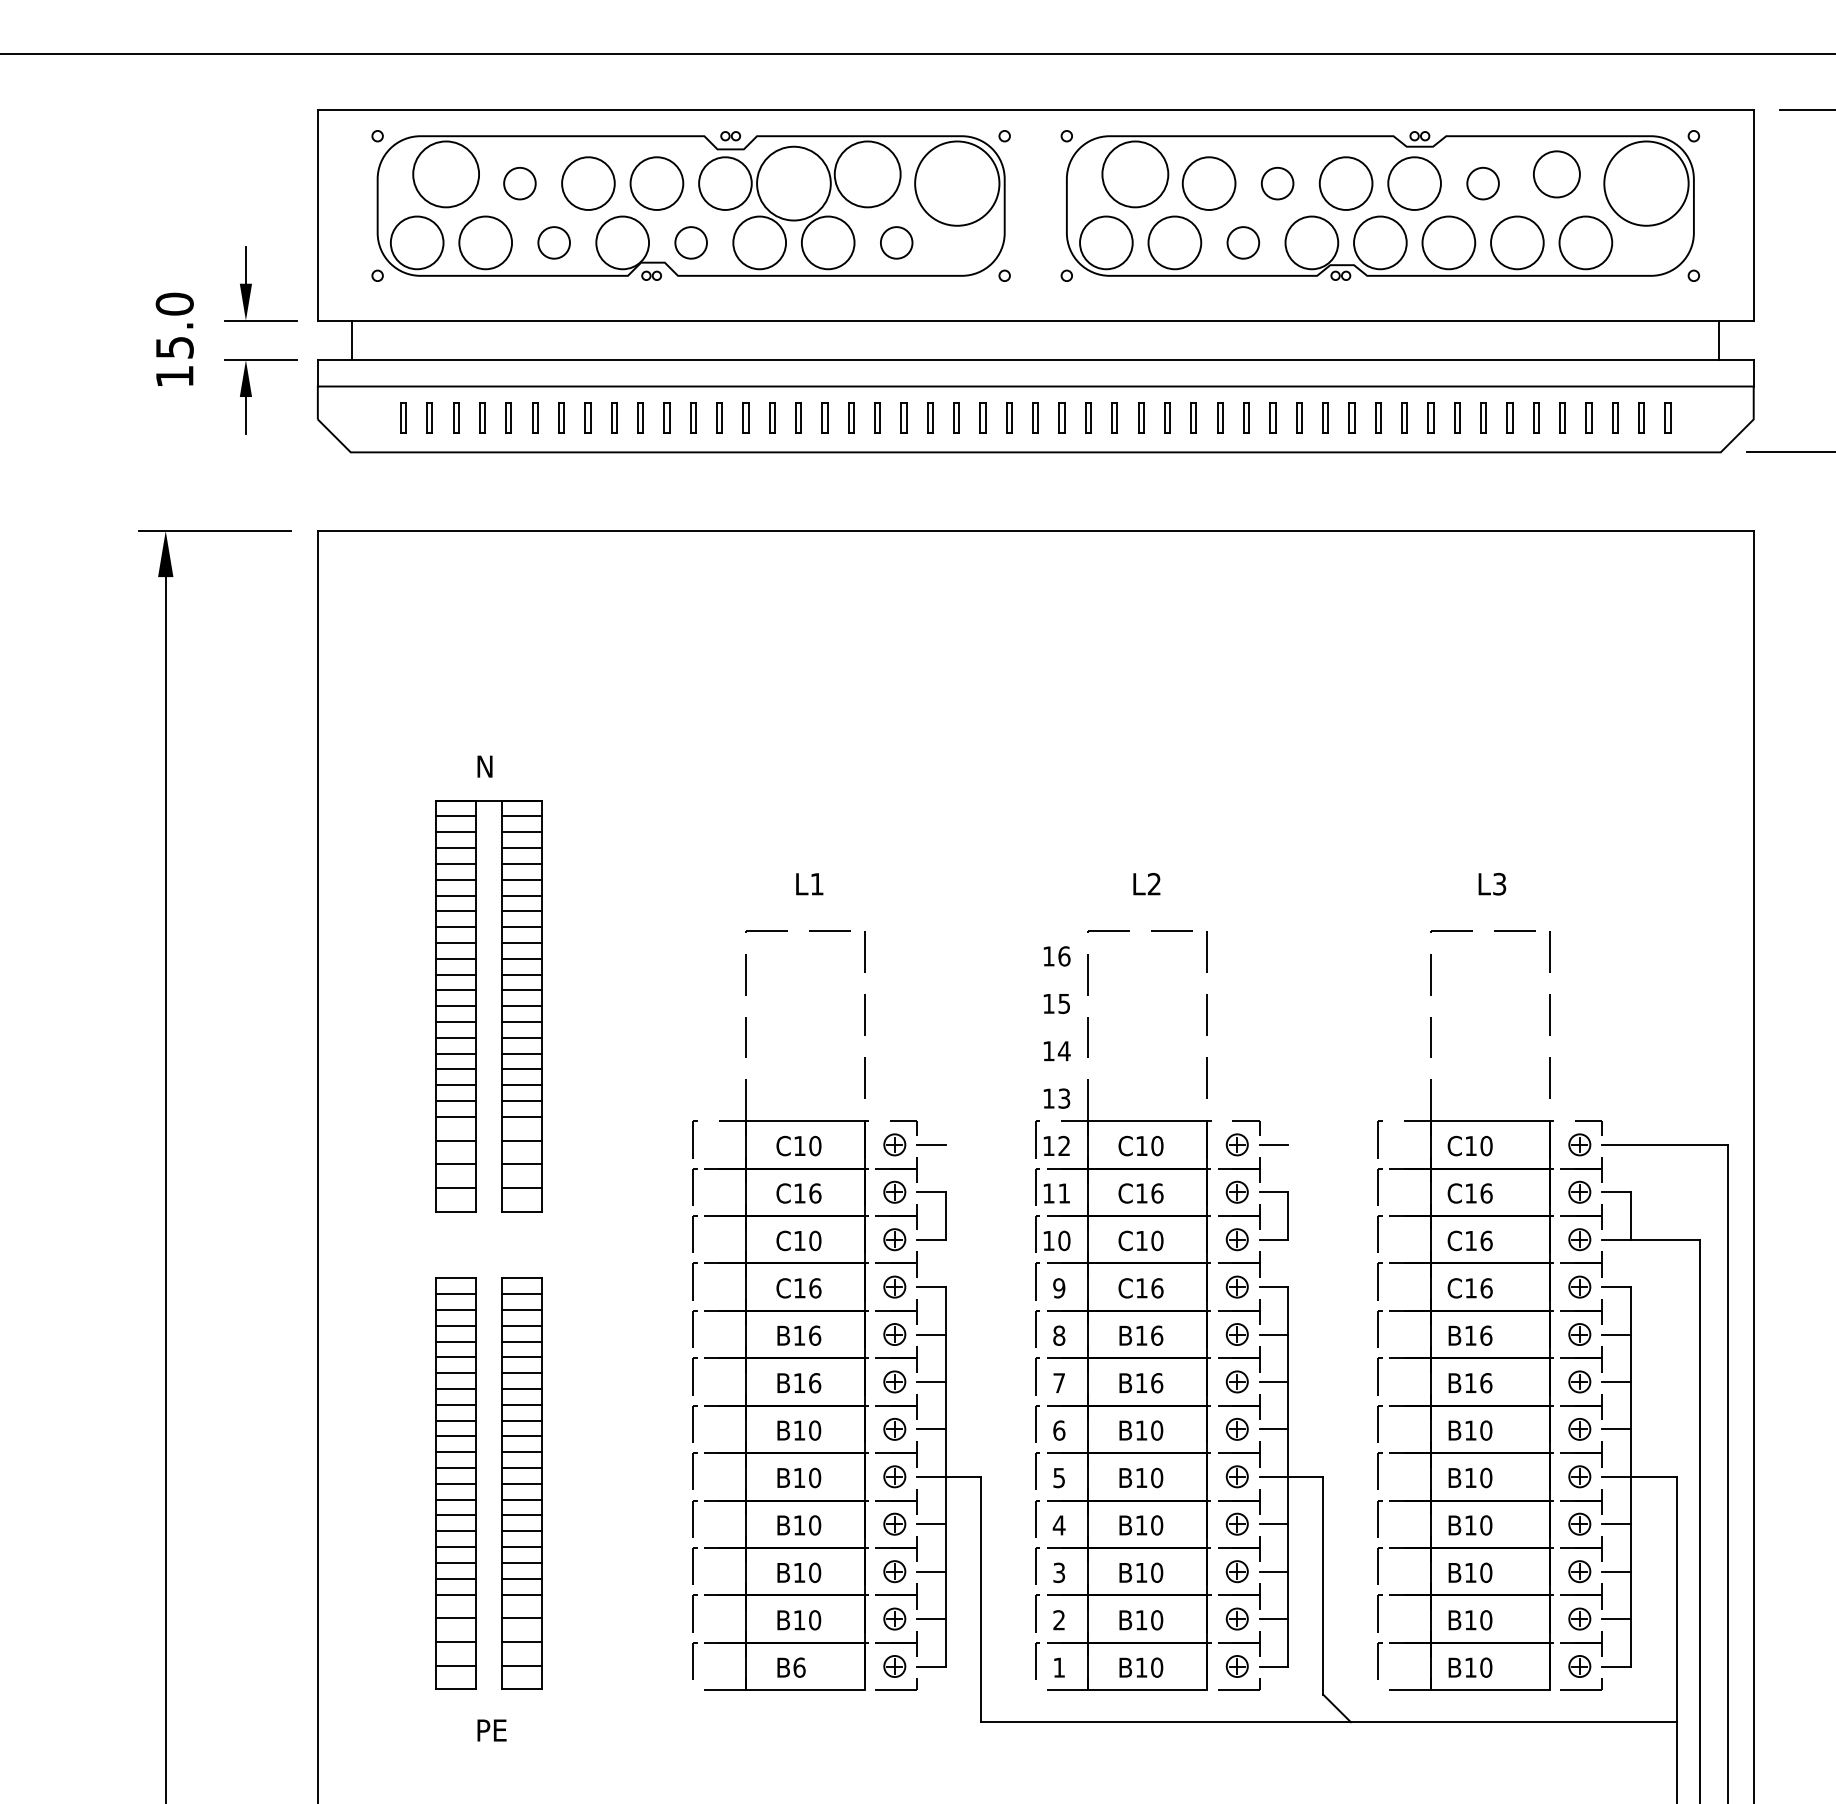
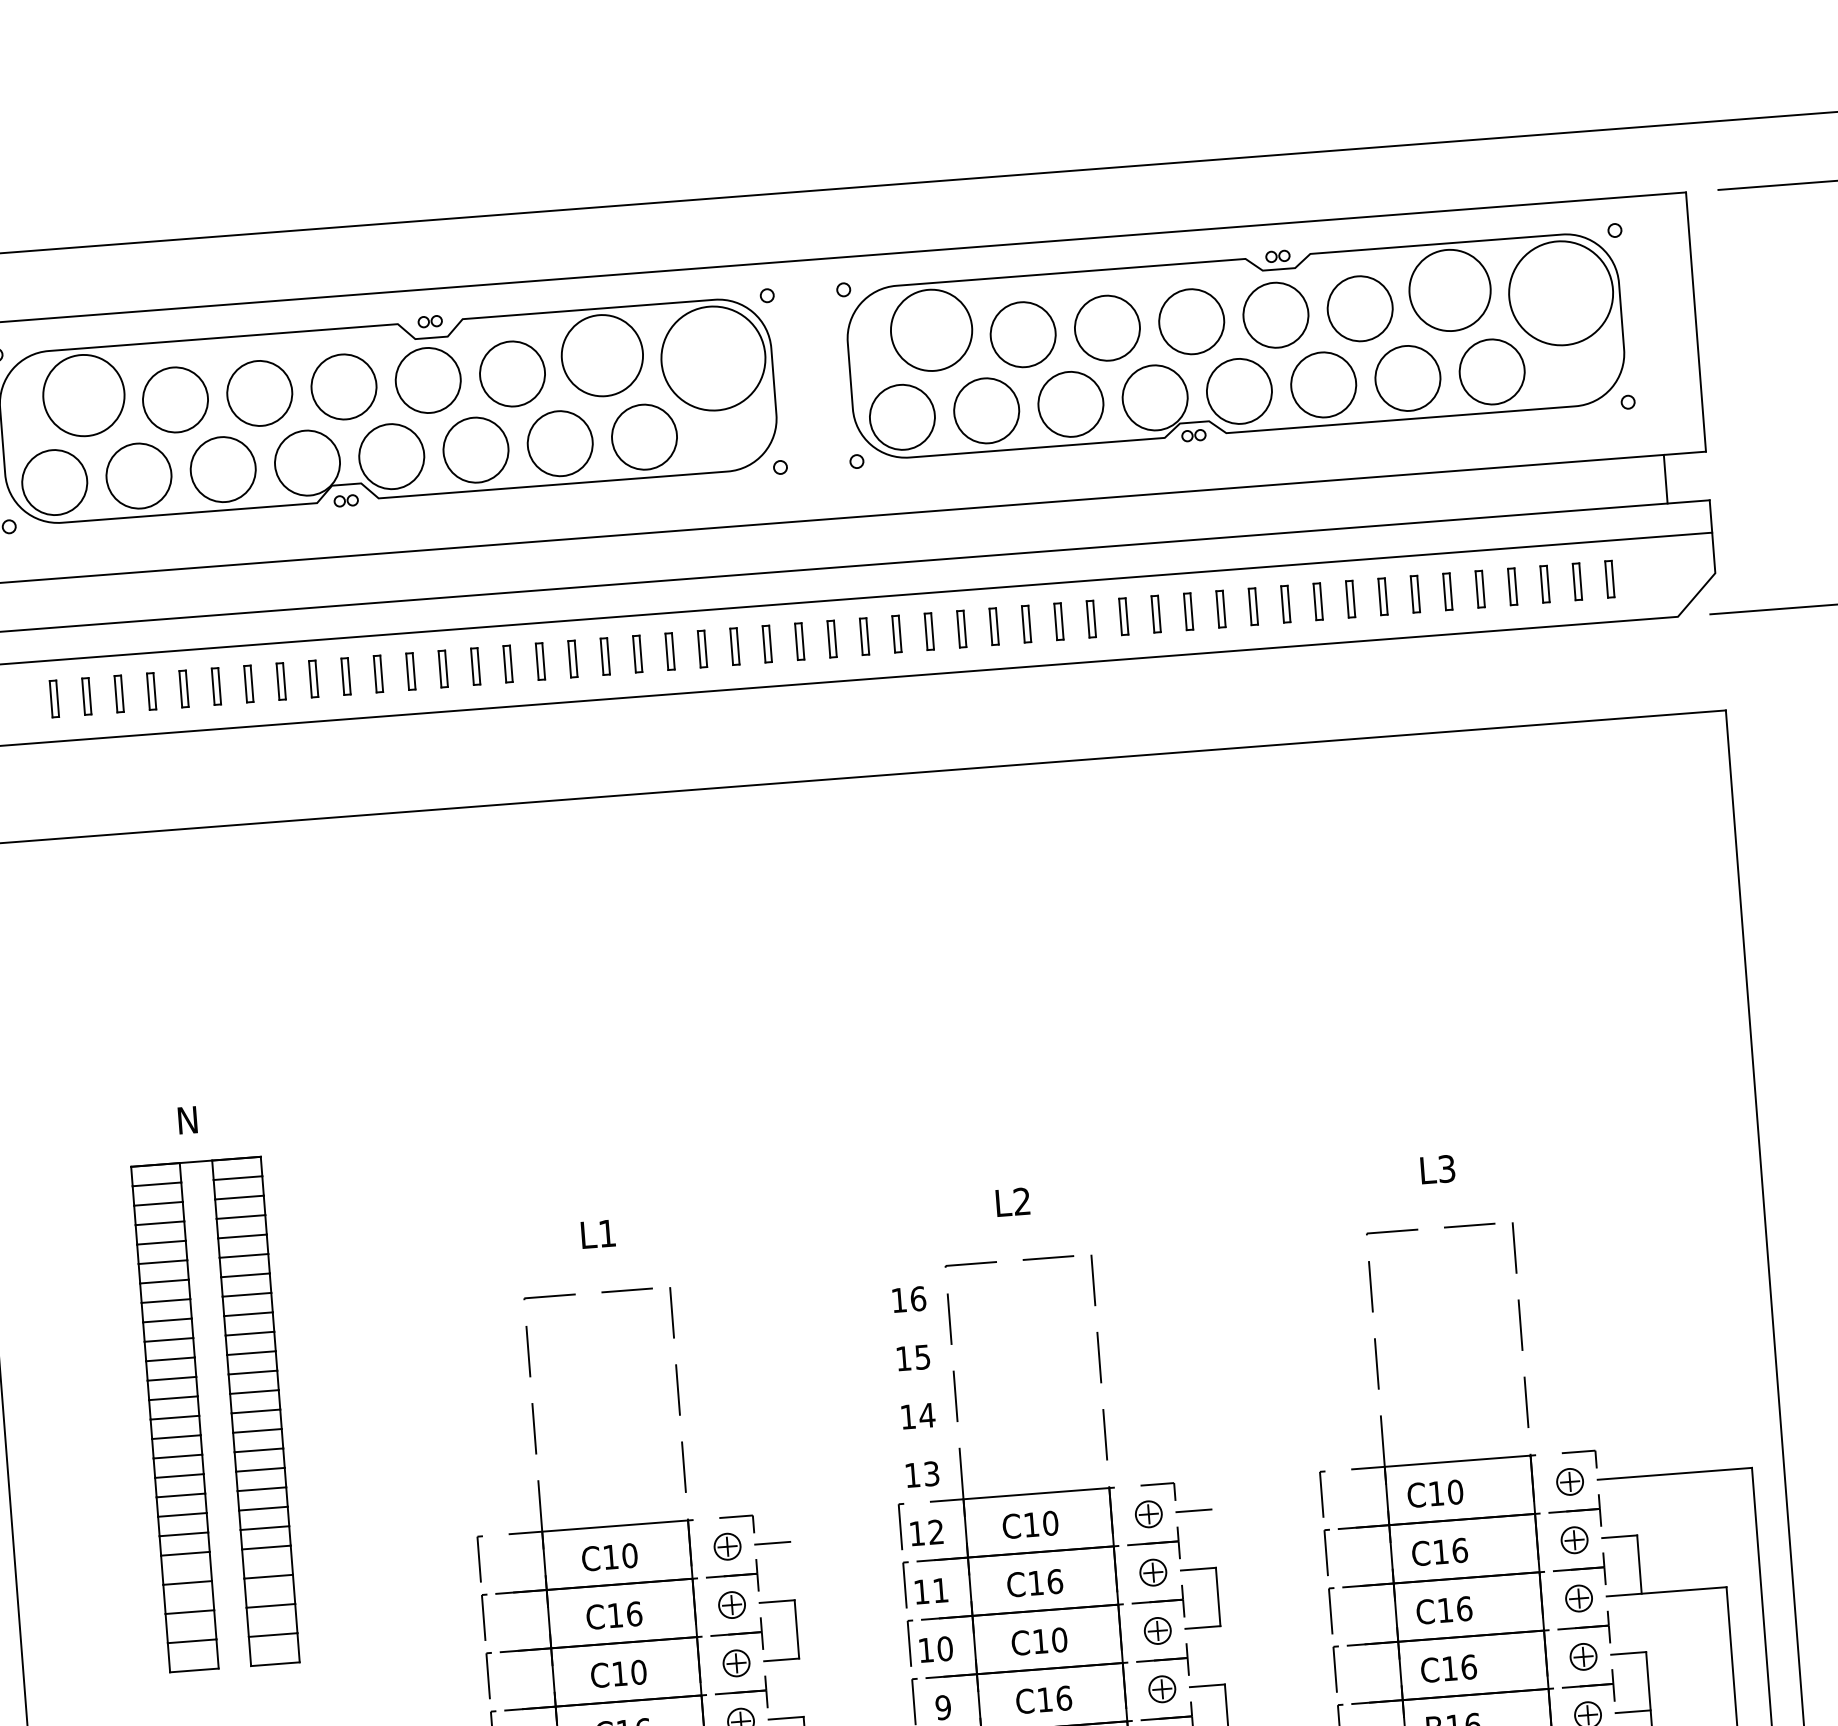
circle: (1556, 174) -> (1449, 290), size x1.43
circle: (519, 183) -> (174, 399), size x1.67
circle: (793, 183) -> (511, 373), size x0.71
circle: (1277, 183) -> (1107, 328), size x1.67
circle: (1482, 183) -> (1359, 308), size x1.67
circle: (553, 242) -> (222, 469), size x1.67
circle: (690, 242) -> (390, 456), size x1.67
circle: (896, 242) -> (644, 436), size x1.67
circle: (1243, 242) -> (1071, 403), size x1.67

